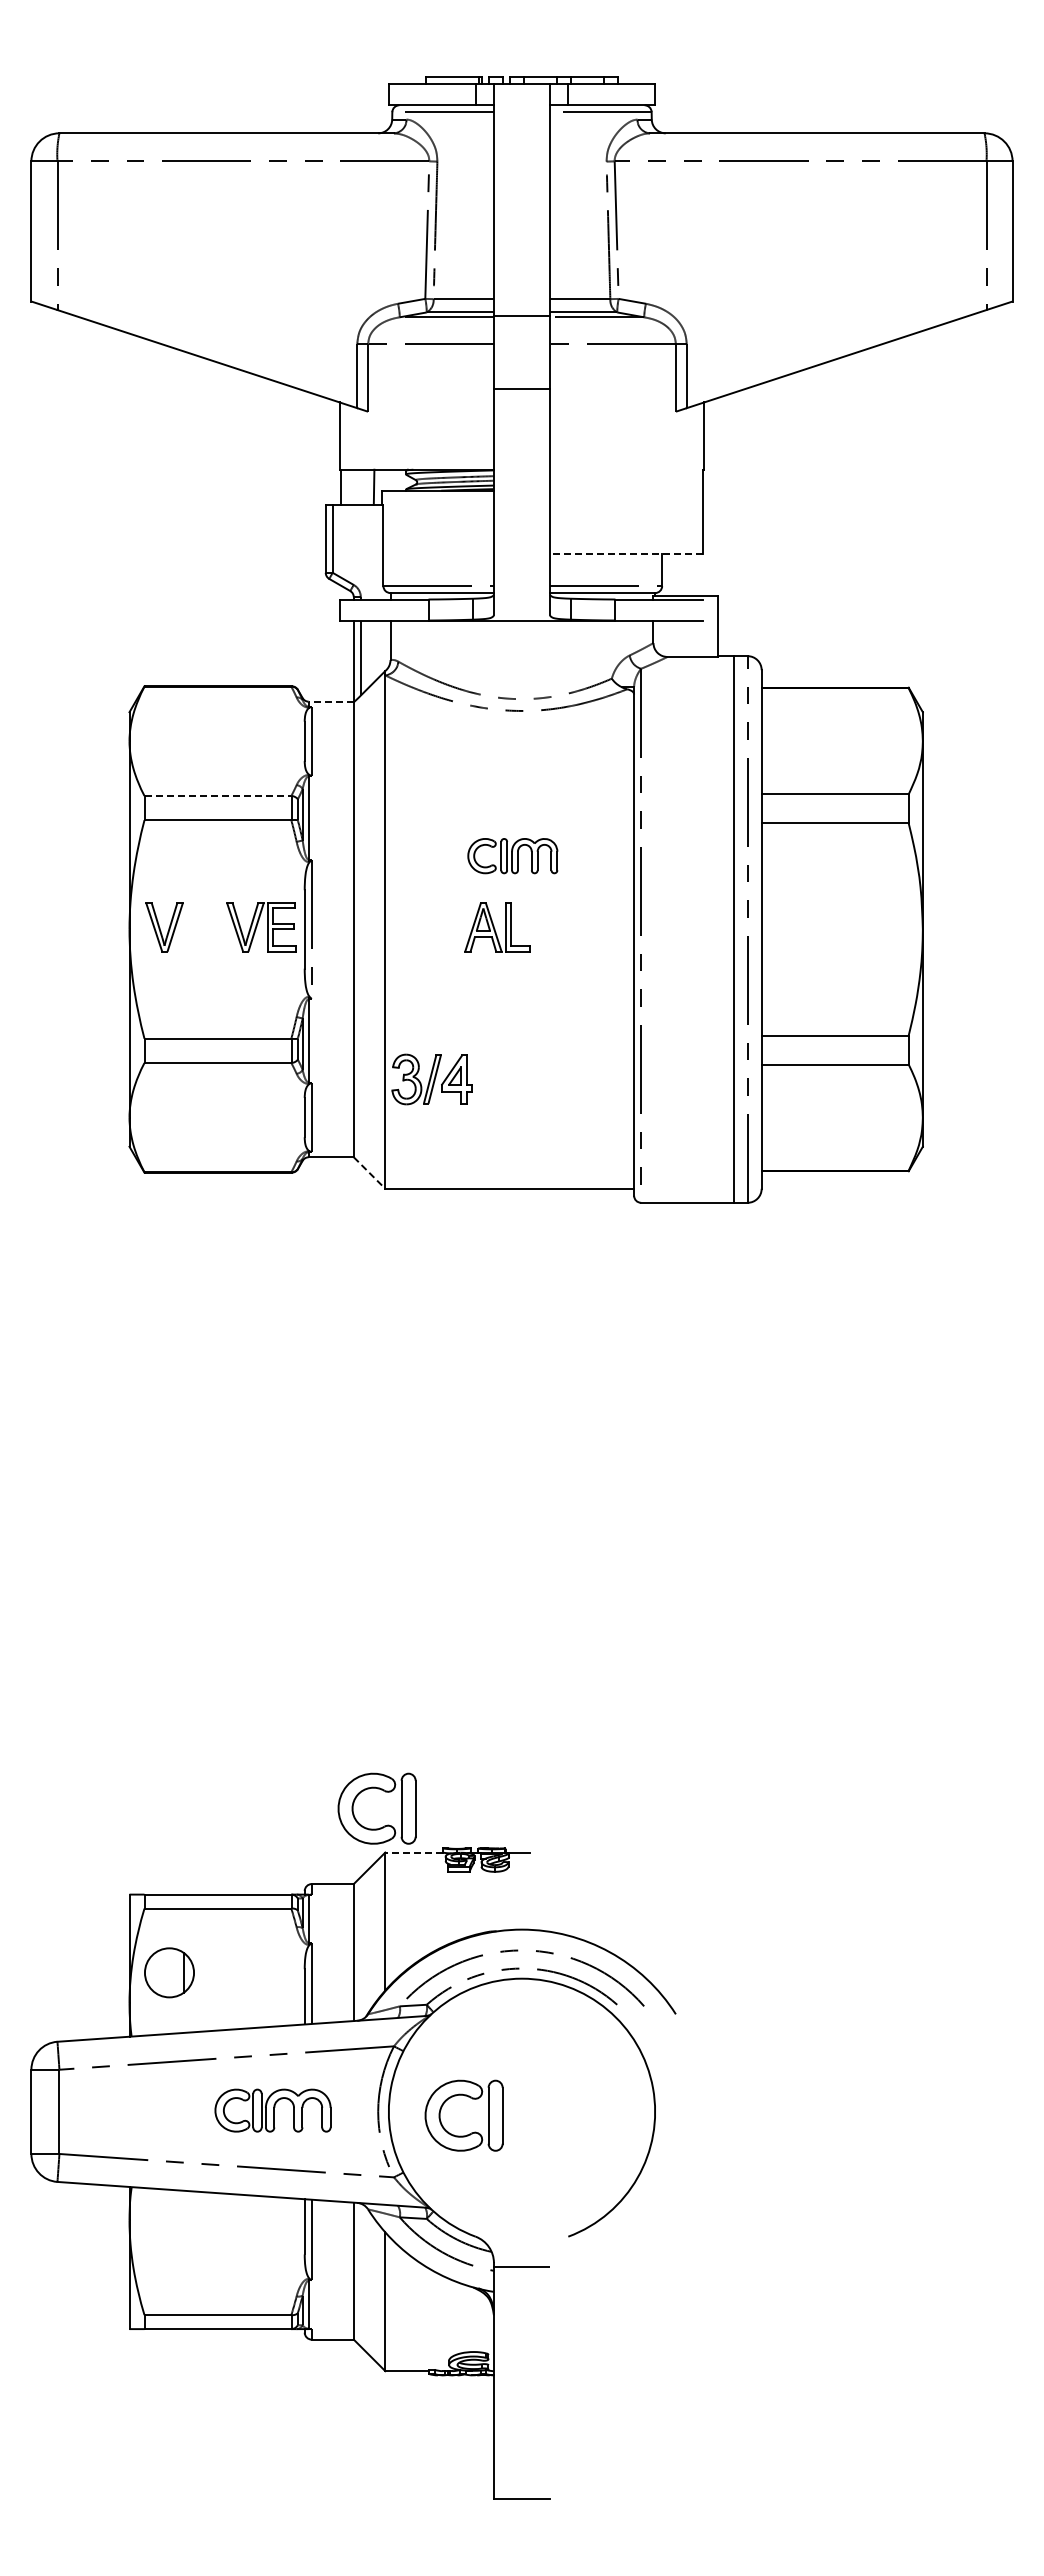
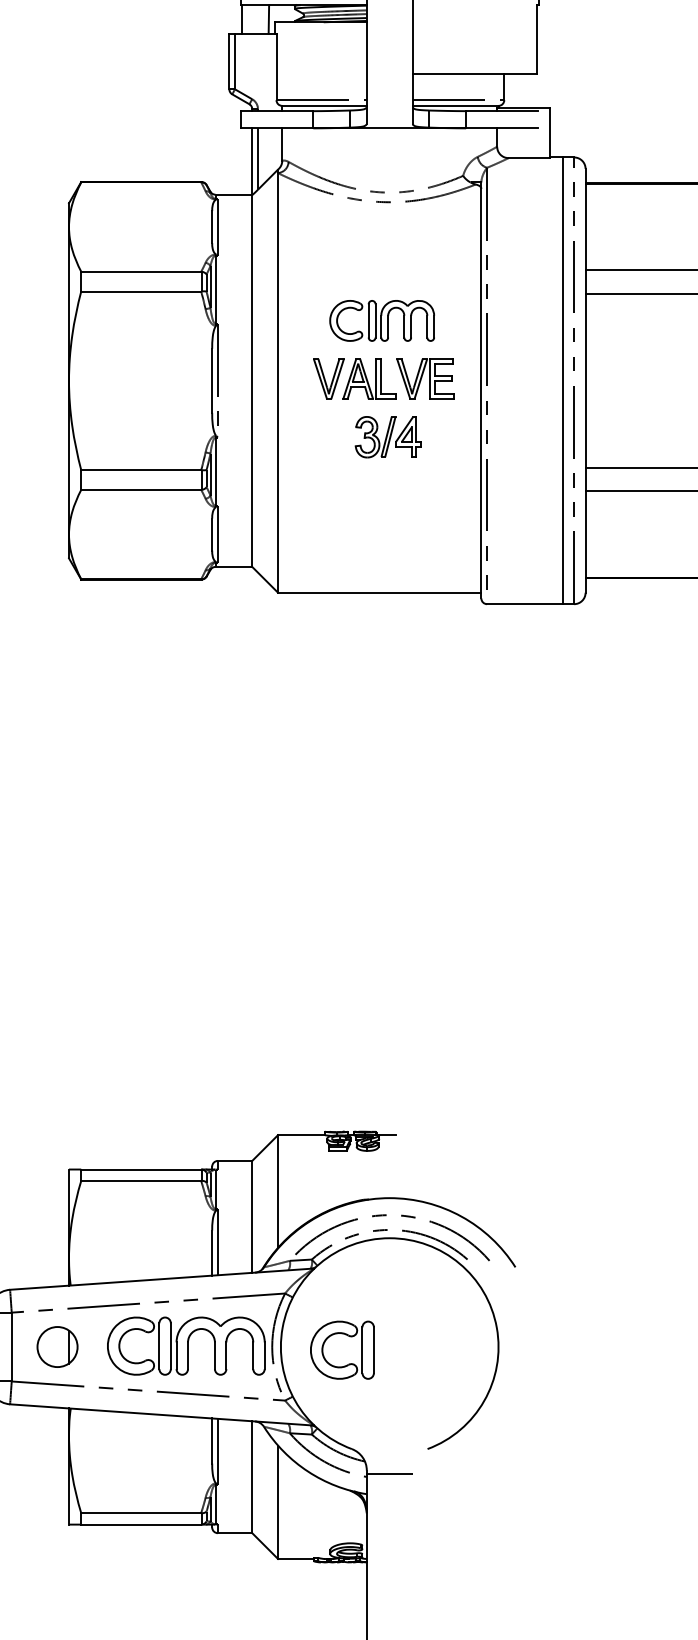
line: (625, 553) -> (474, 73), dashed -> solid
line: (331, 701) -> (234, 194), dashed -> solid
line: (218, 795) -> (141, 271), dashed -> solid
part: (512, 855) -> (381, 320), size x1.43
part: (164, 927) -> (328, 379), moved
part: (261, 927) -> (425, 379), moved
part: (431, 1079) -> (387, 437), moved
line: (369, 1173) -> (265, 580), dashed -> solid
part: (385, 1792) -> (278, 1086), removed
line: (413, 1852) -> (301, 1135), dashed -> solid
part: (169, 1972) -> (57, 1346), moved
part: (272, 2110) -> (185, 1345), size x1.67

